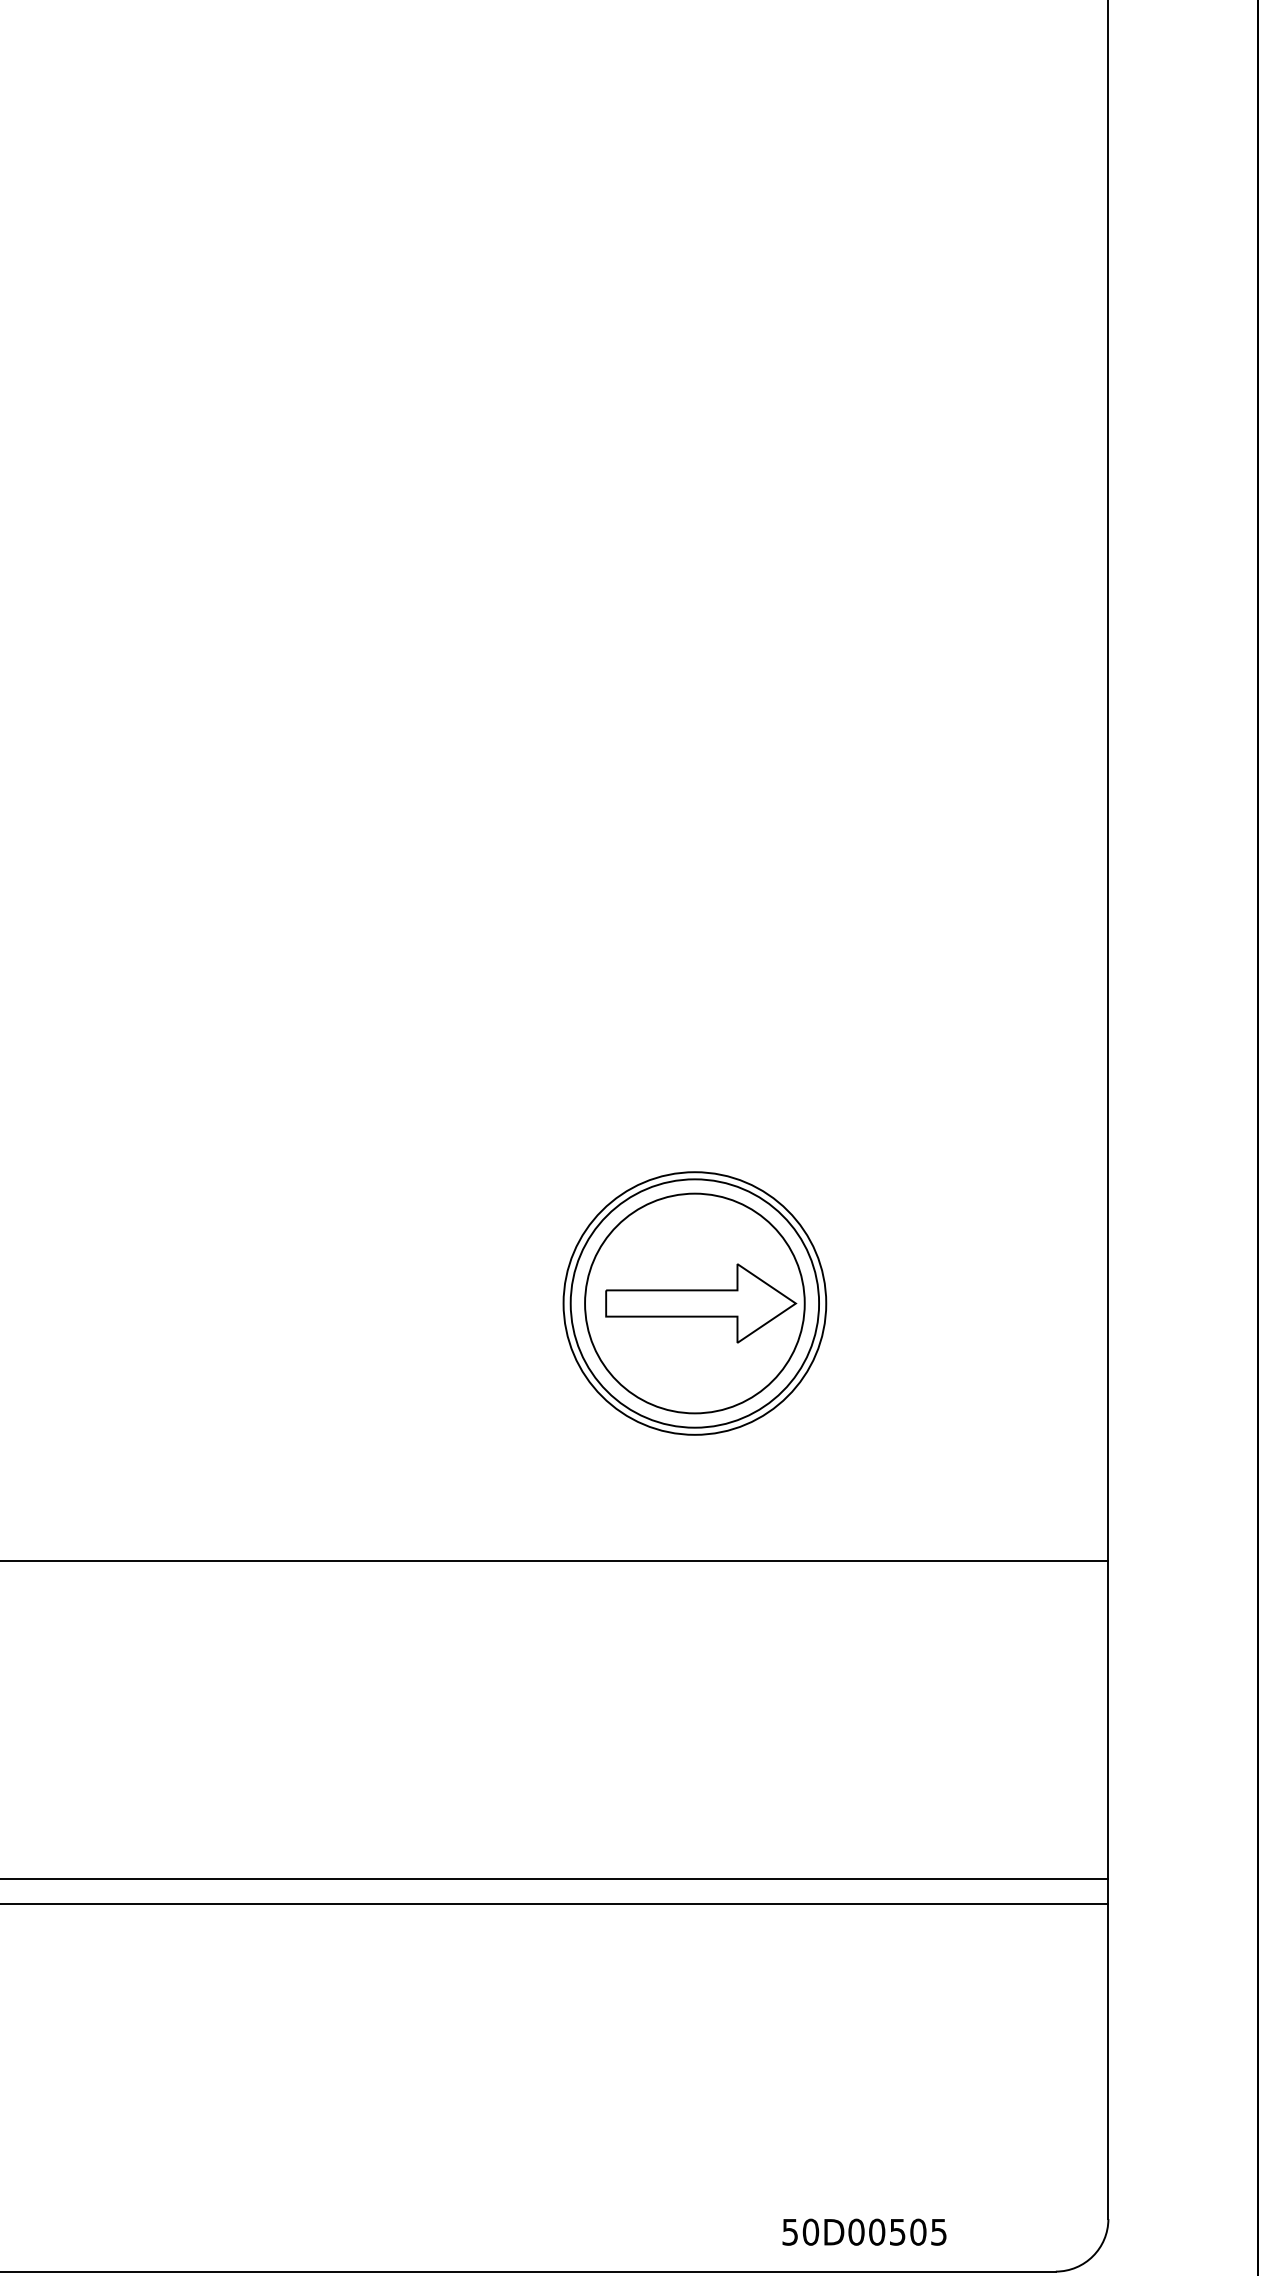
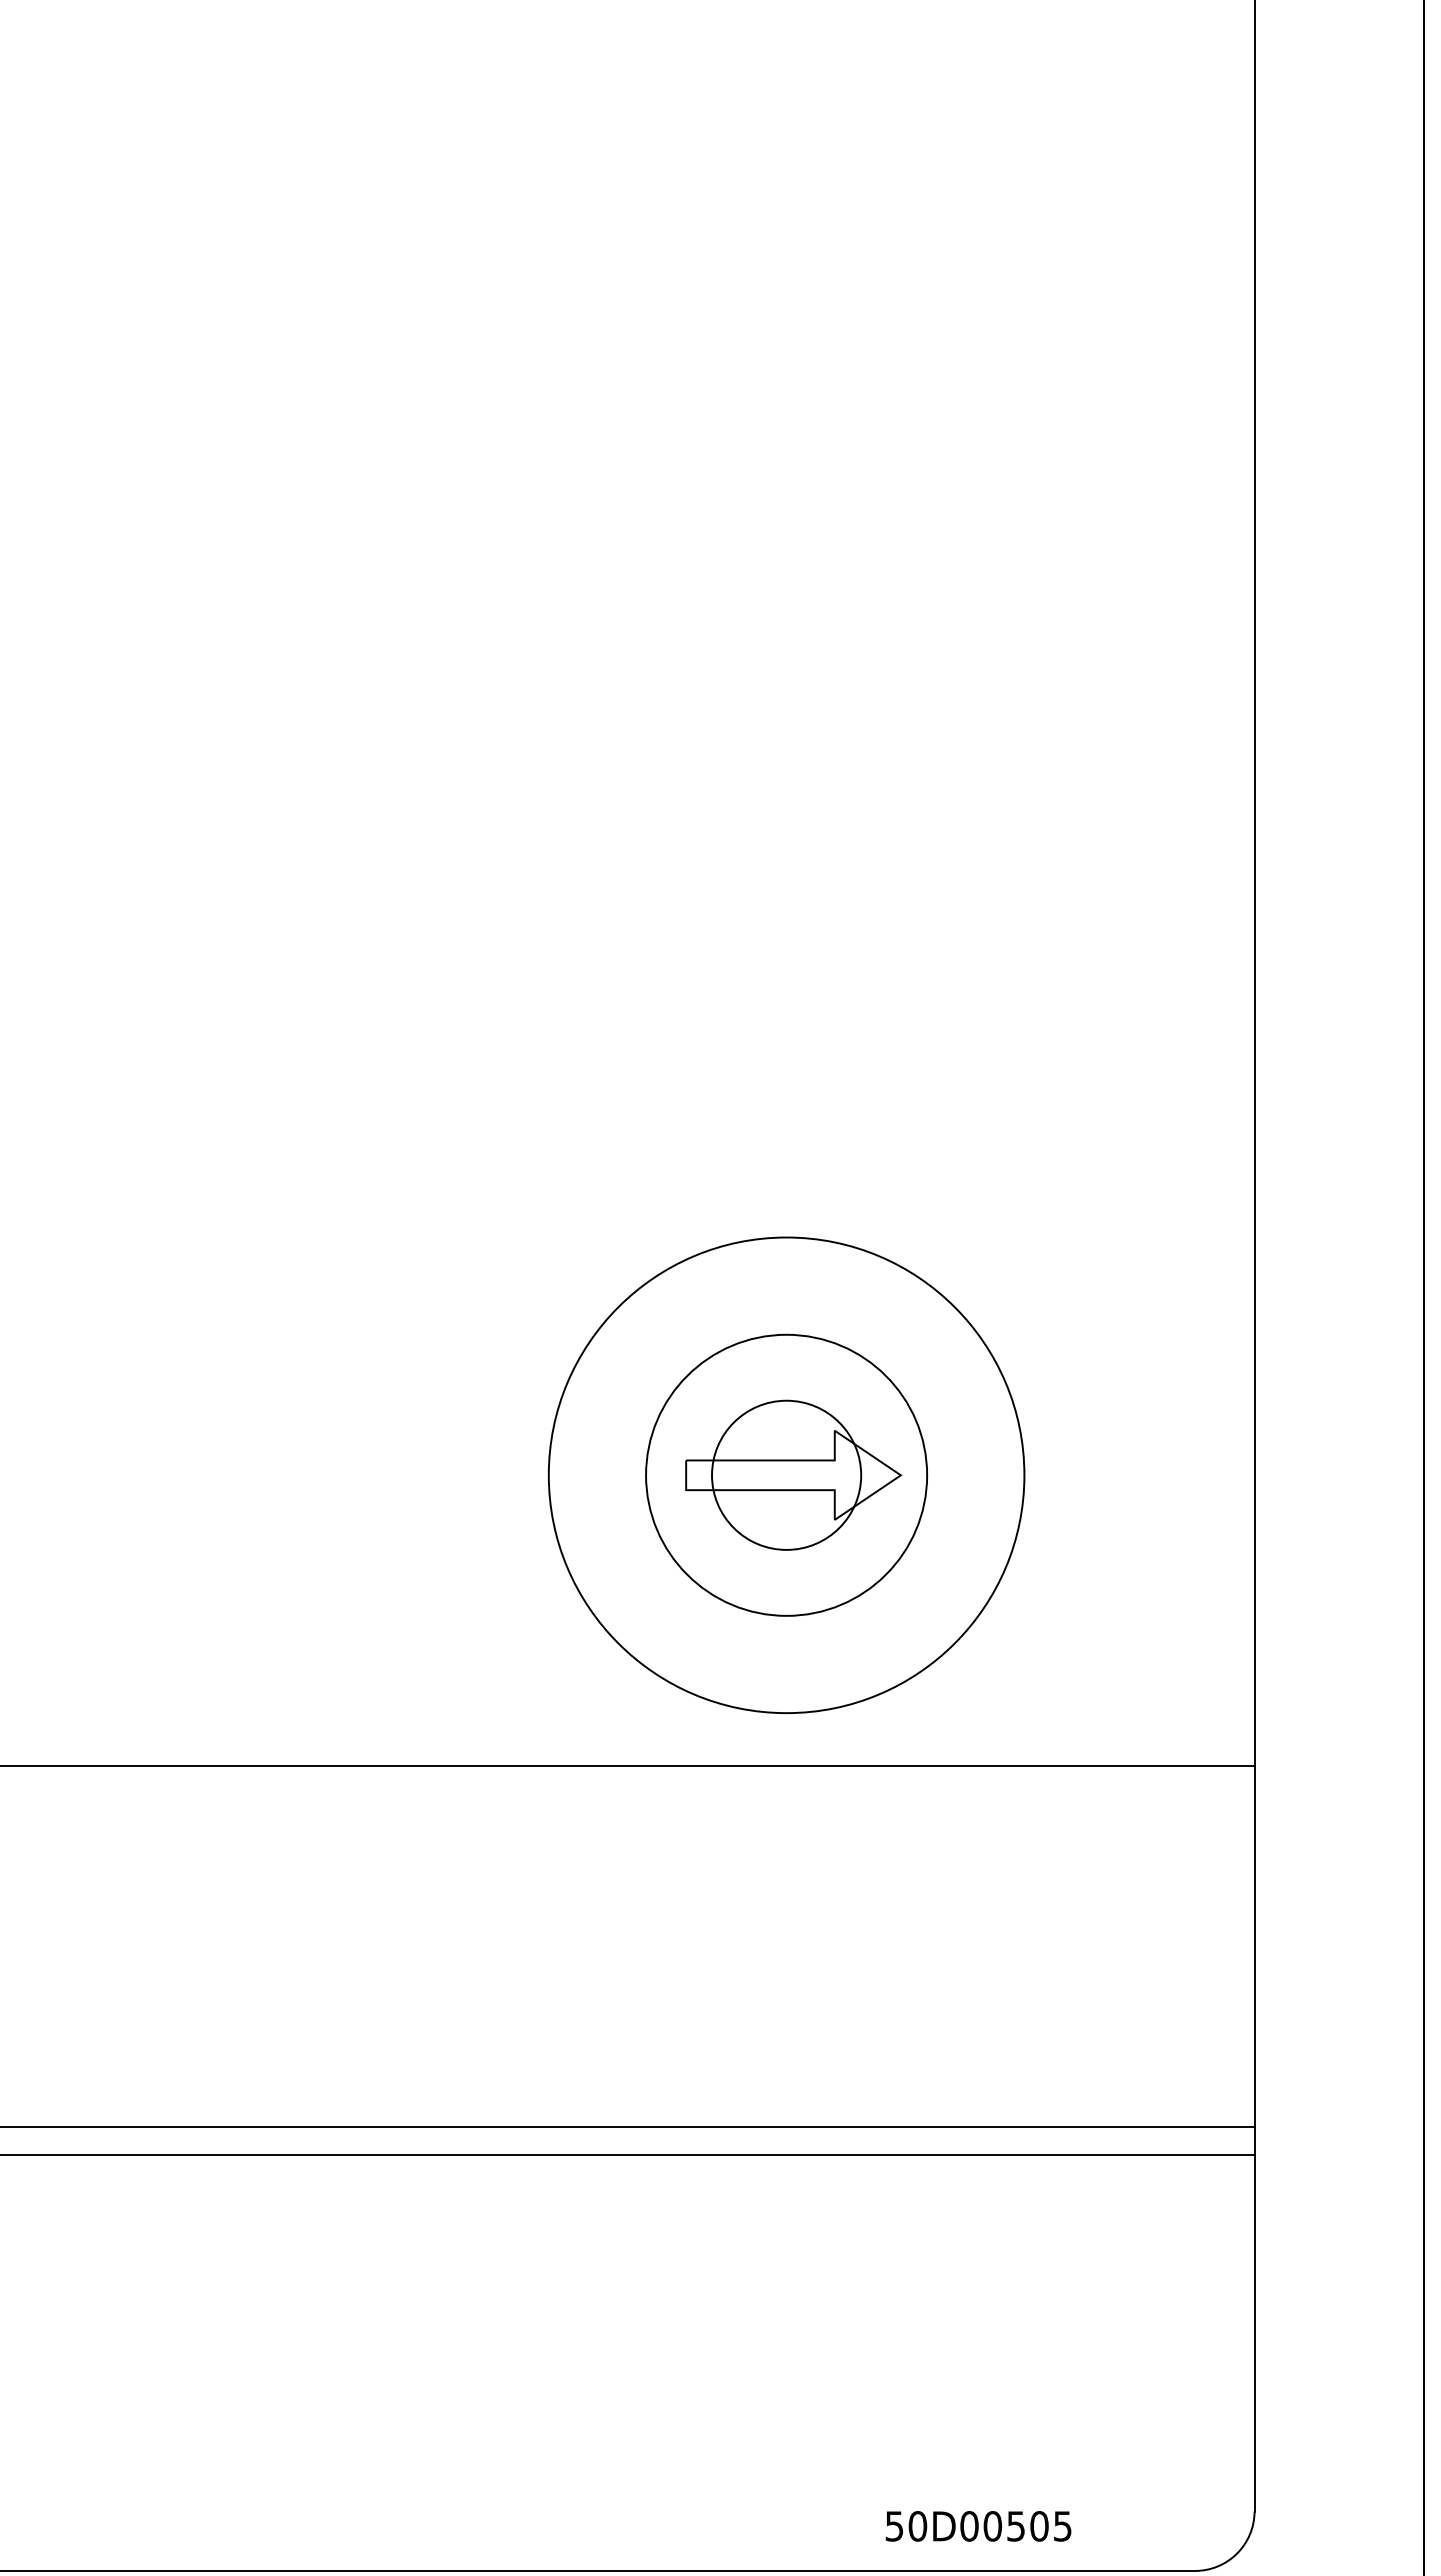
circle: (694, 1302) -> (786, 1474), size x1.6
circle: (694, 1303) -> (786, 1475), size x0.6

